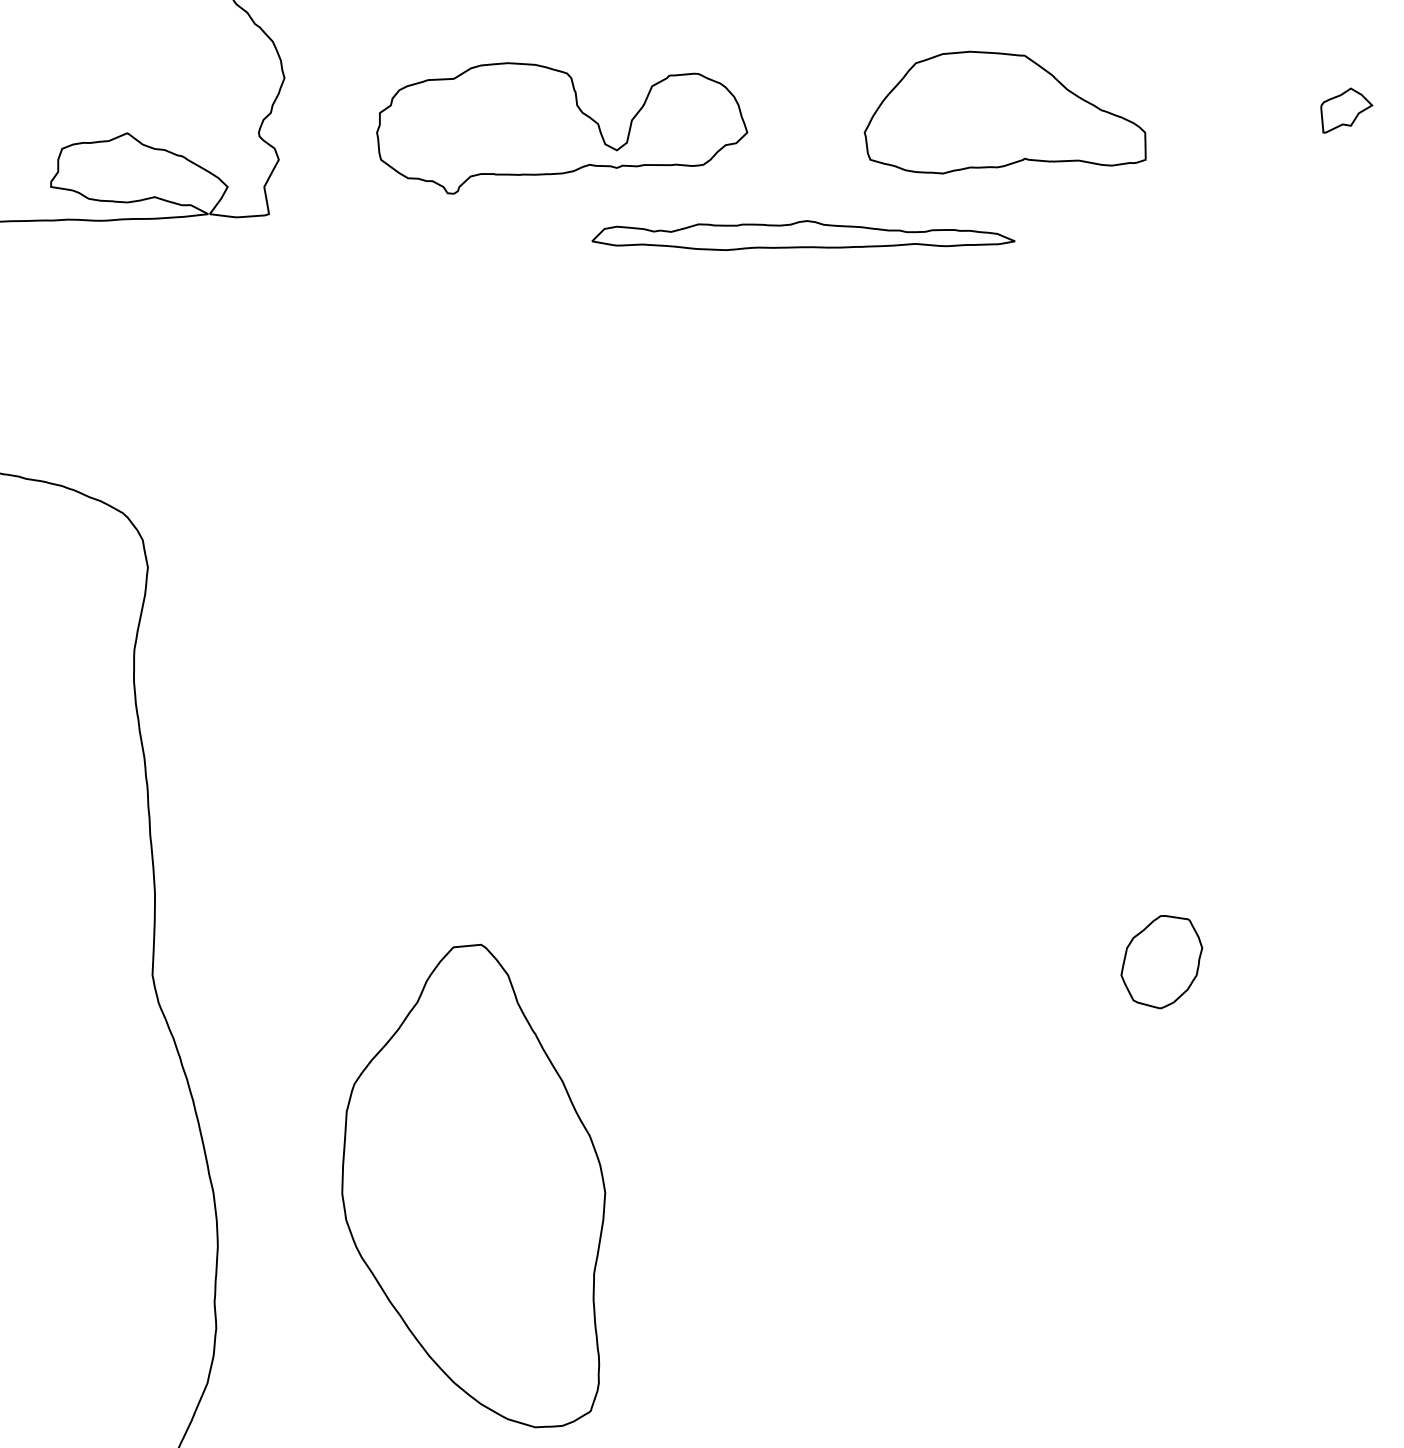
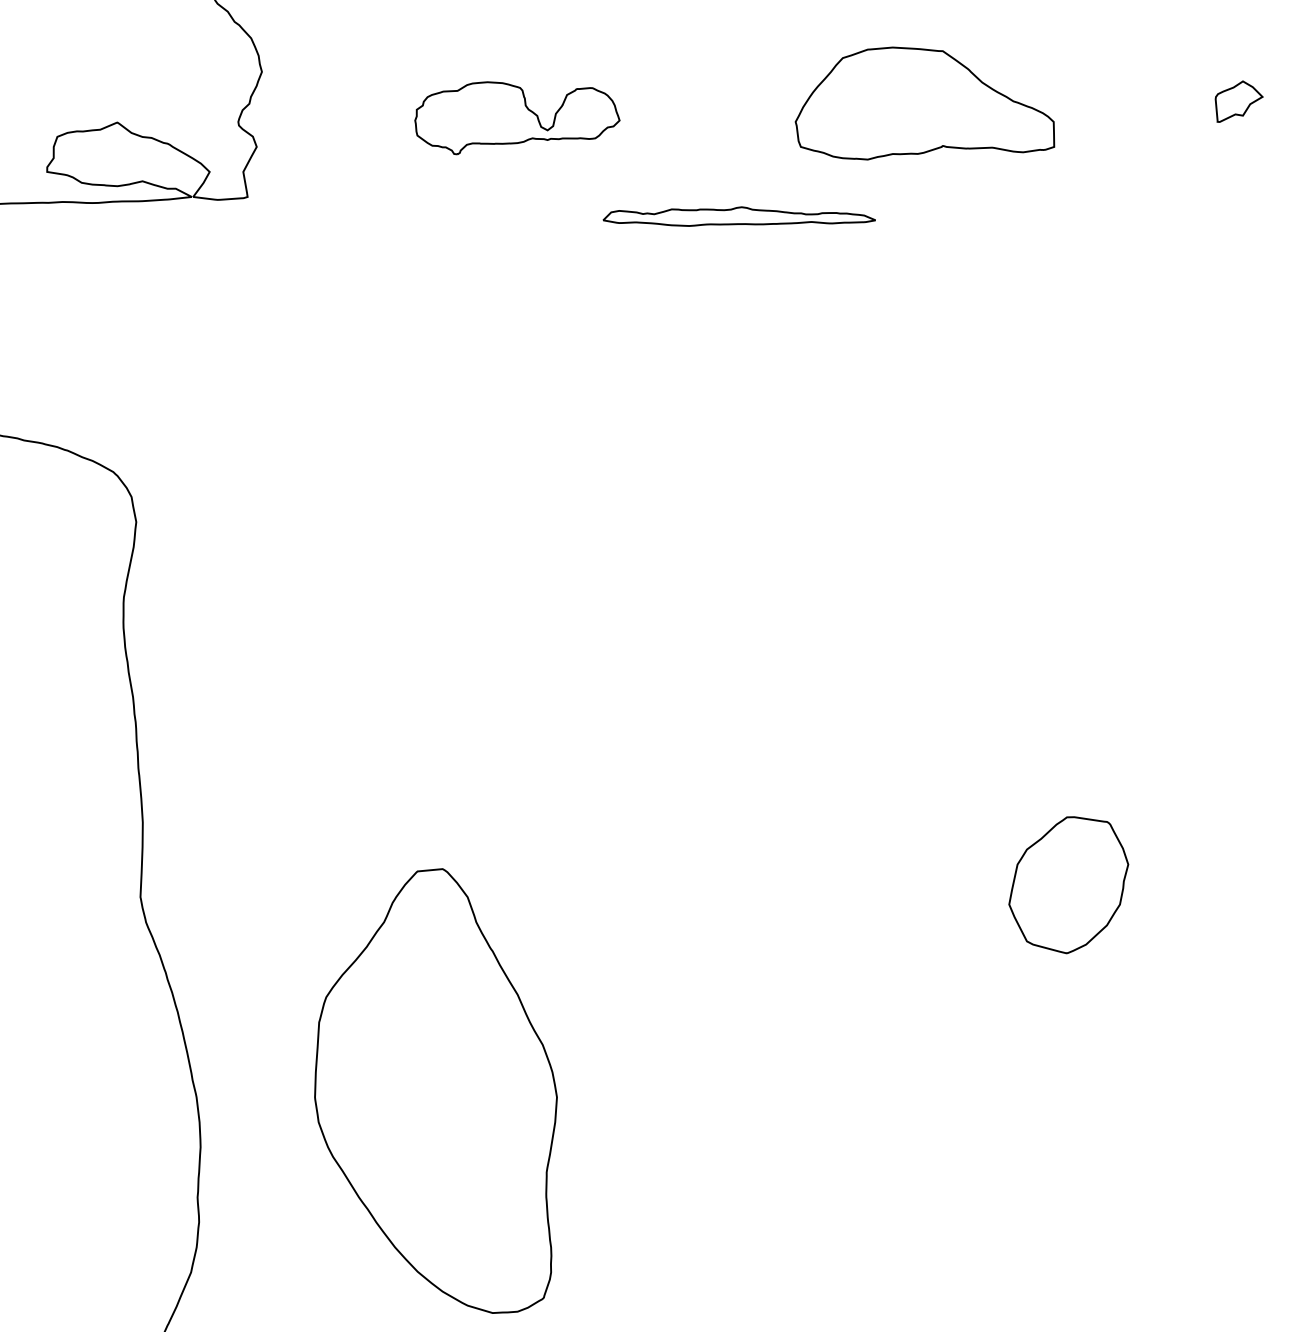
part: (562, 128) -> (517, 118), size x0.6
part: (803, 235) -> (739, 216), size x0.7
part: (1162, 961) -> (1069, 884), size x1.6

